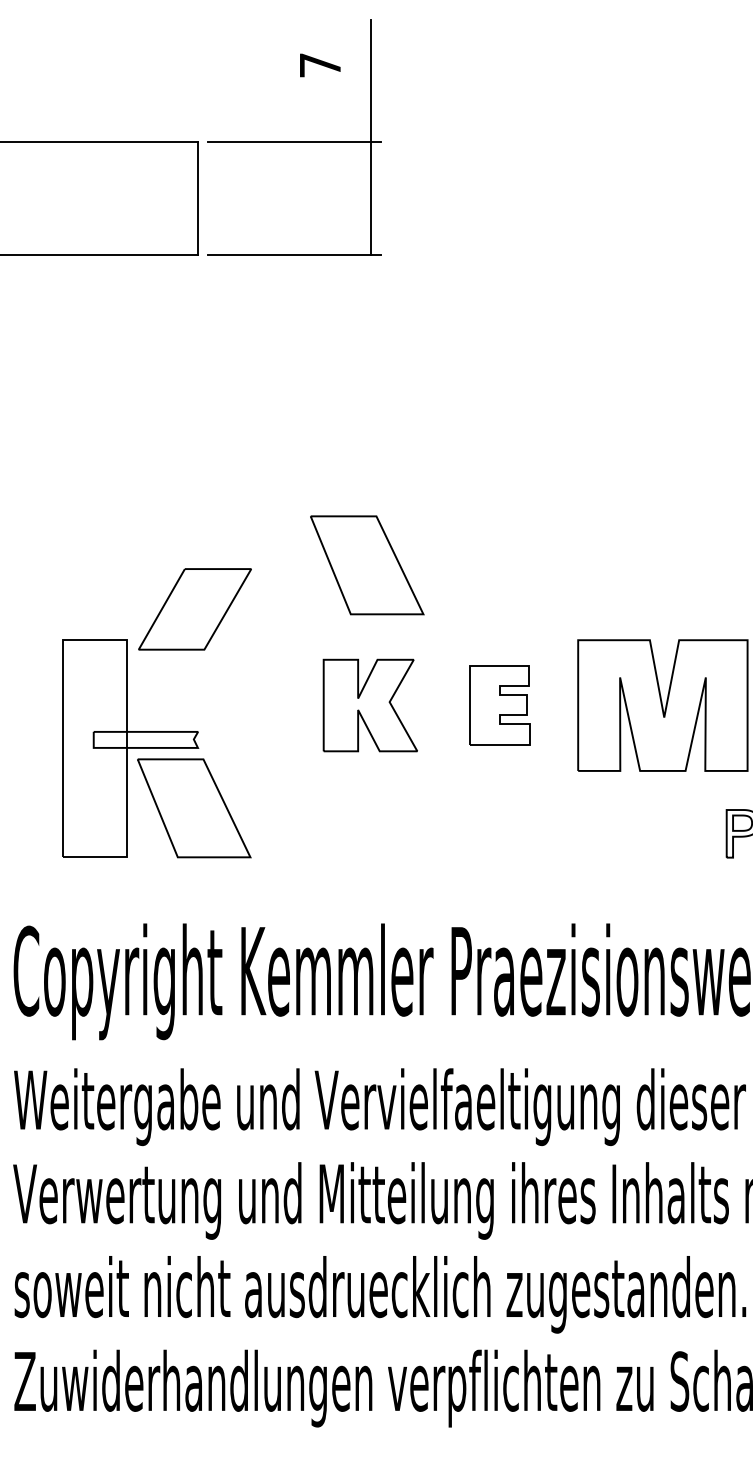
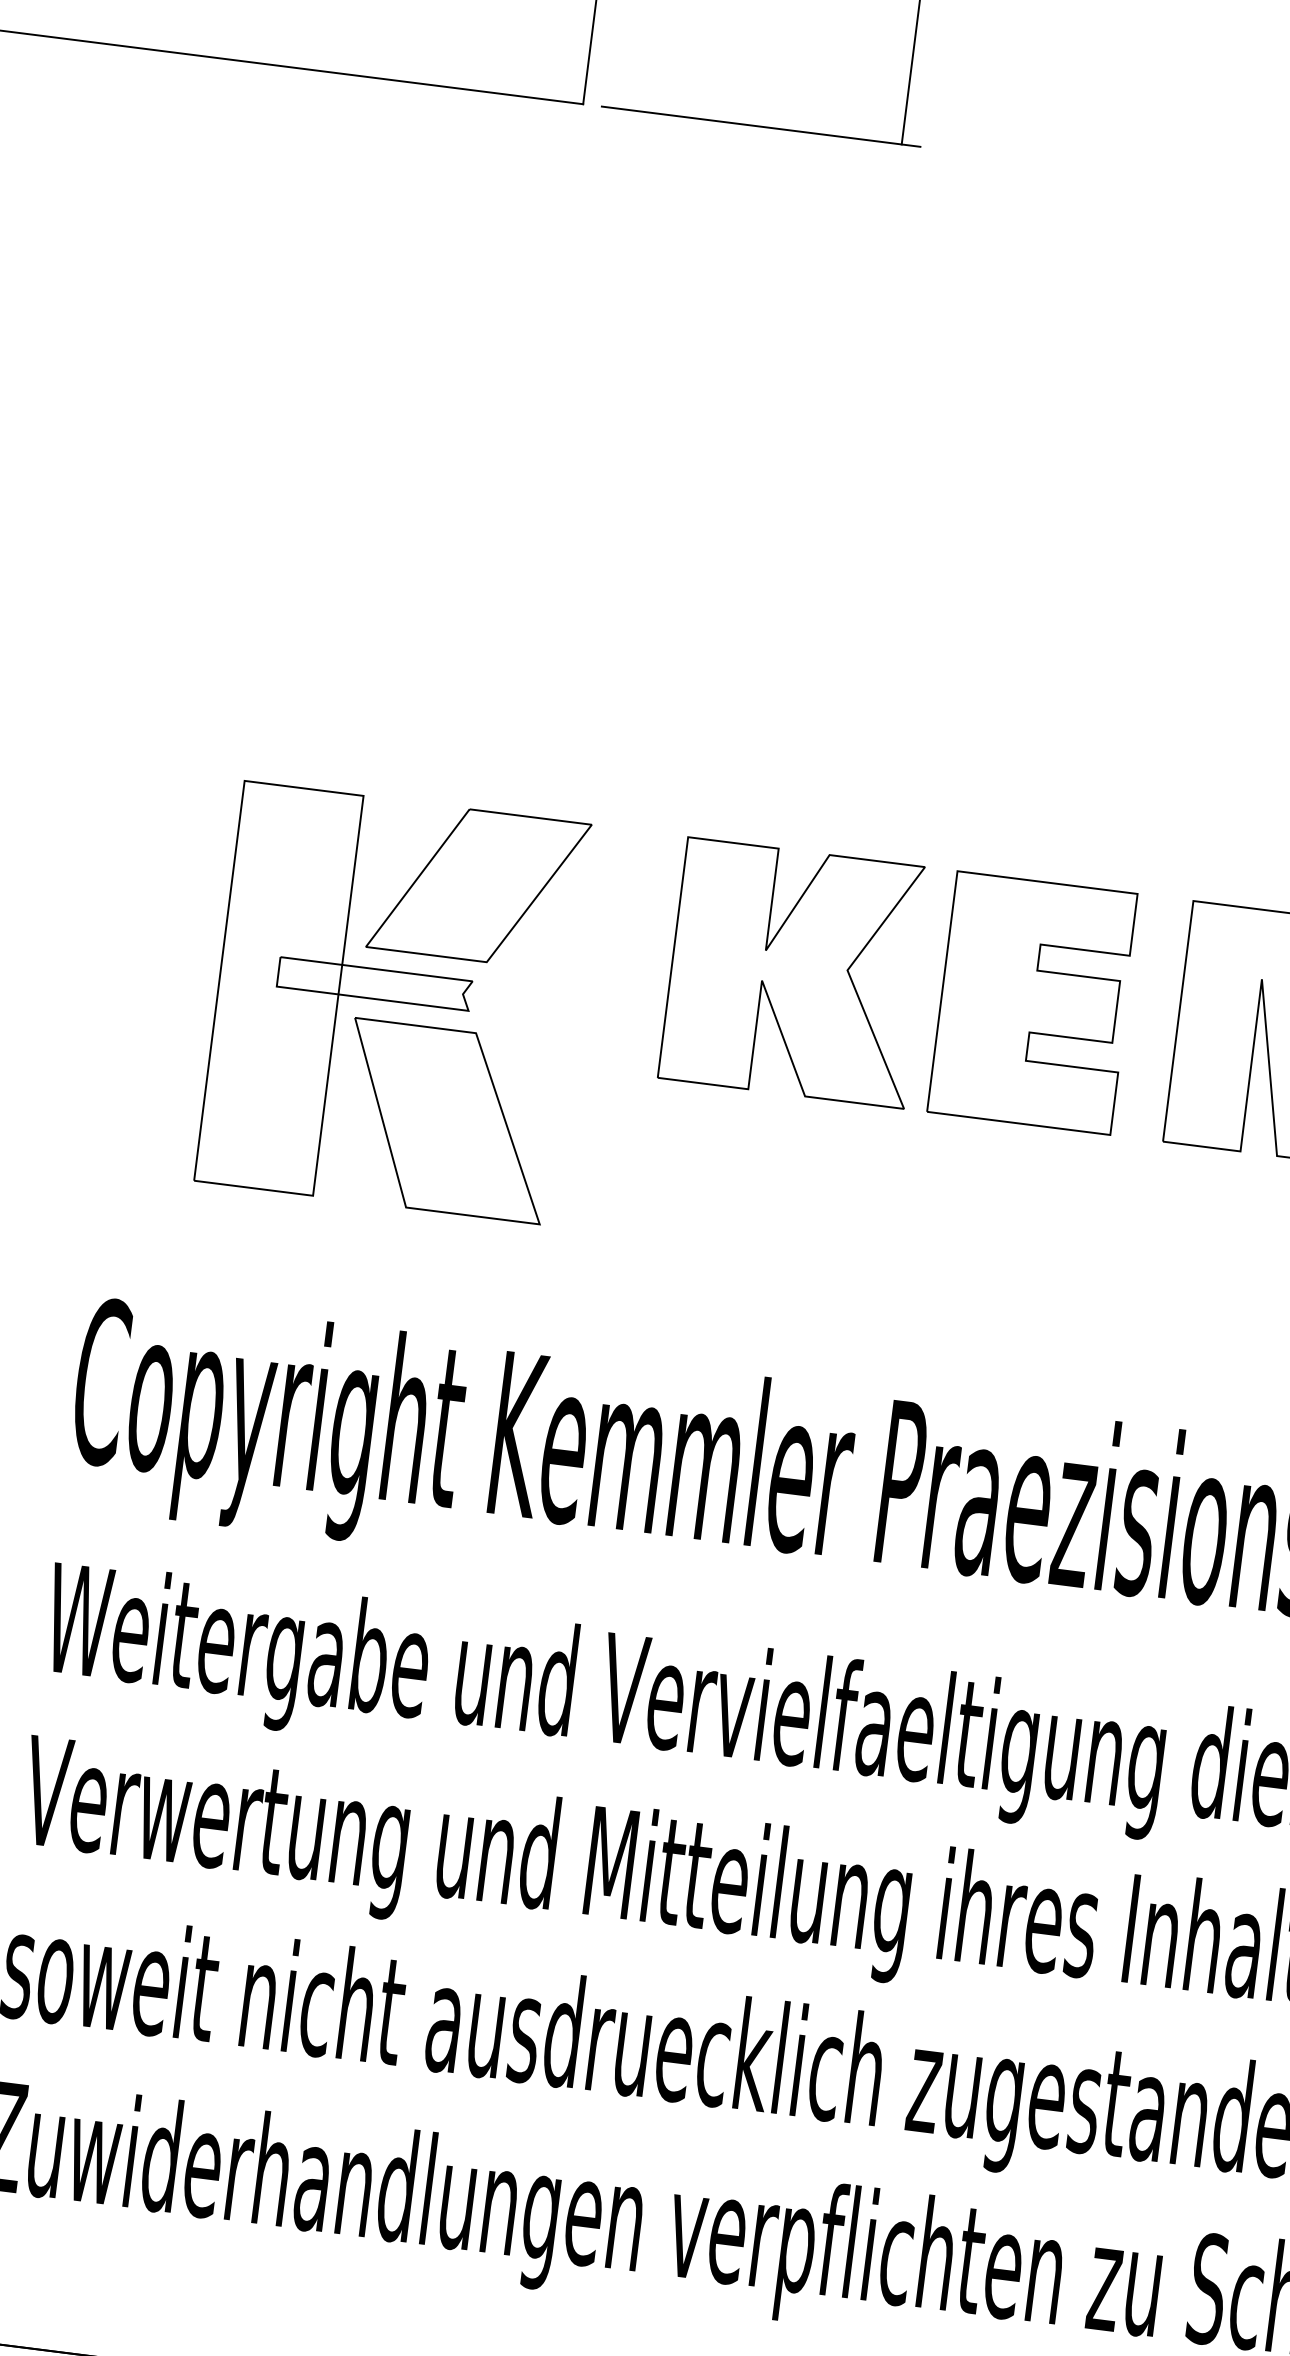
part: (367, 565) -> (823, 714), removed
part: (194, 609) -> (477, 885), moved
part: (370, 705) -> (796, 972), size x1.43
part: (499, 705) -> (1033, 1002), size x1.67

